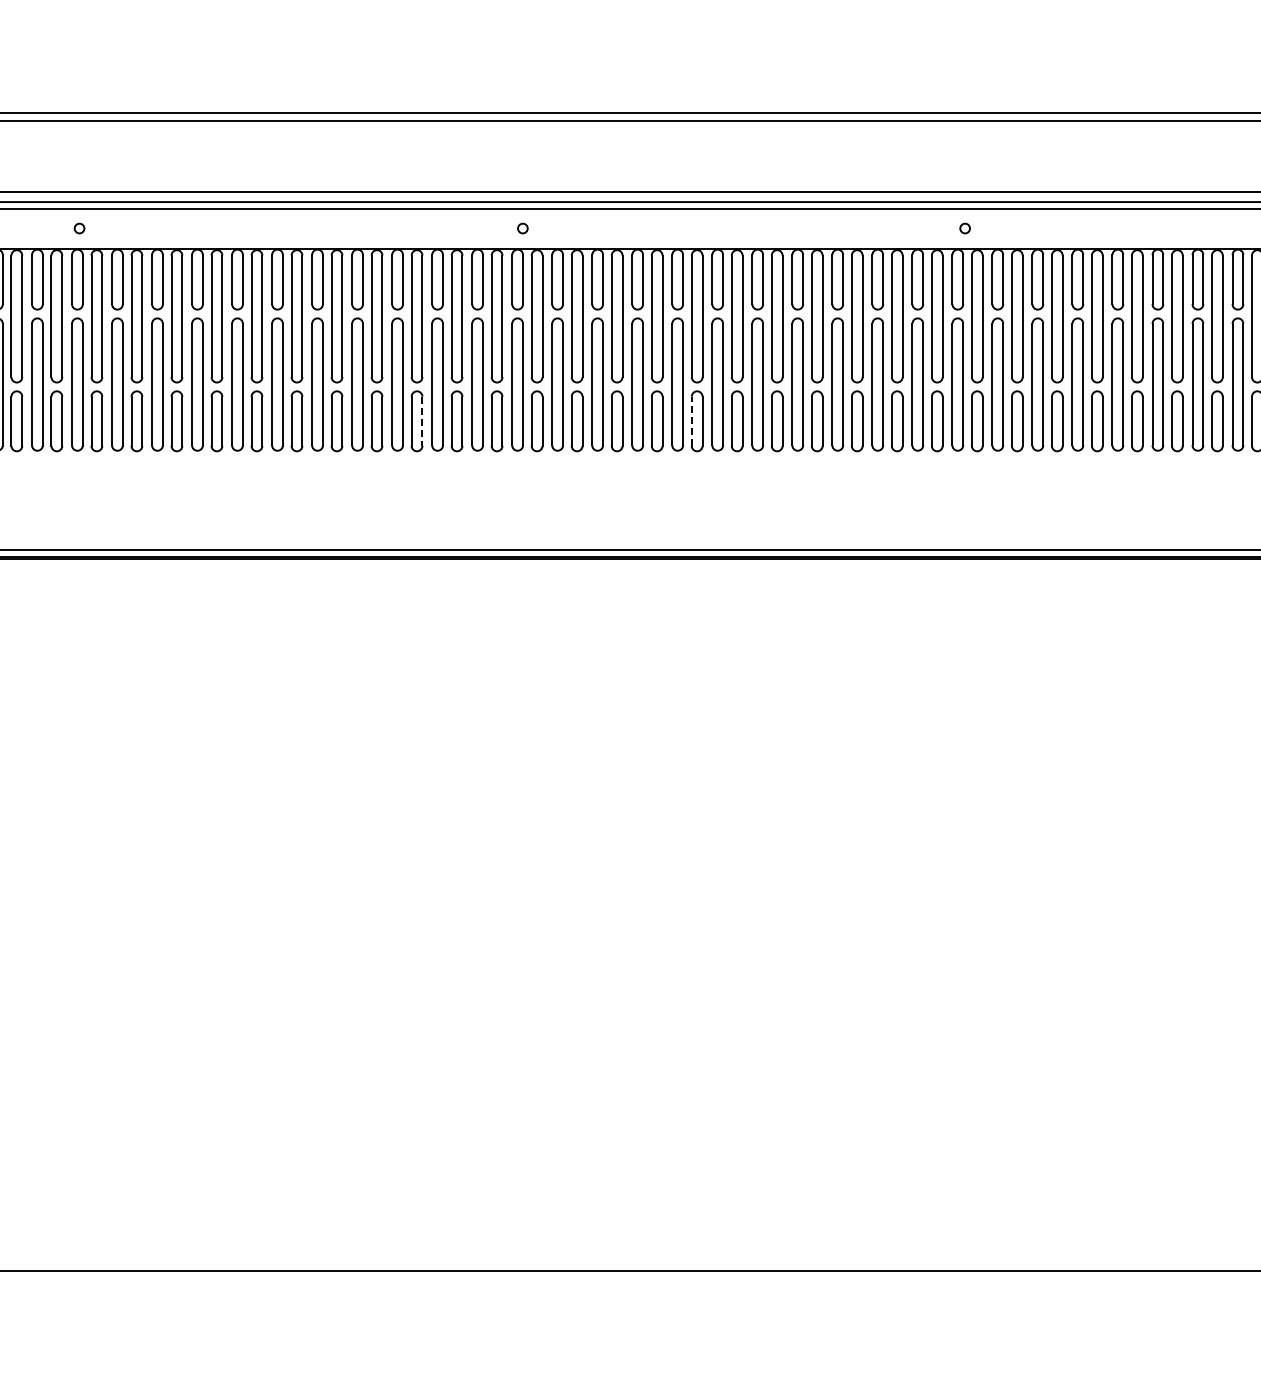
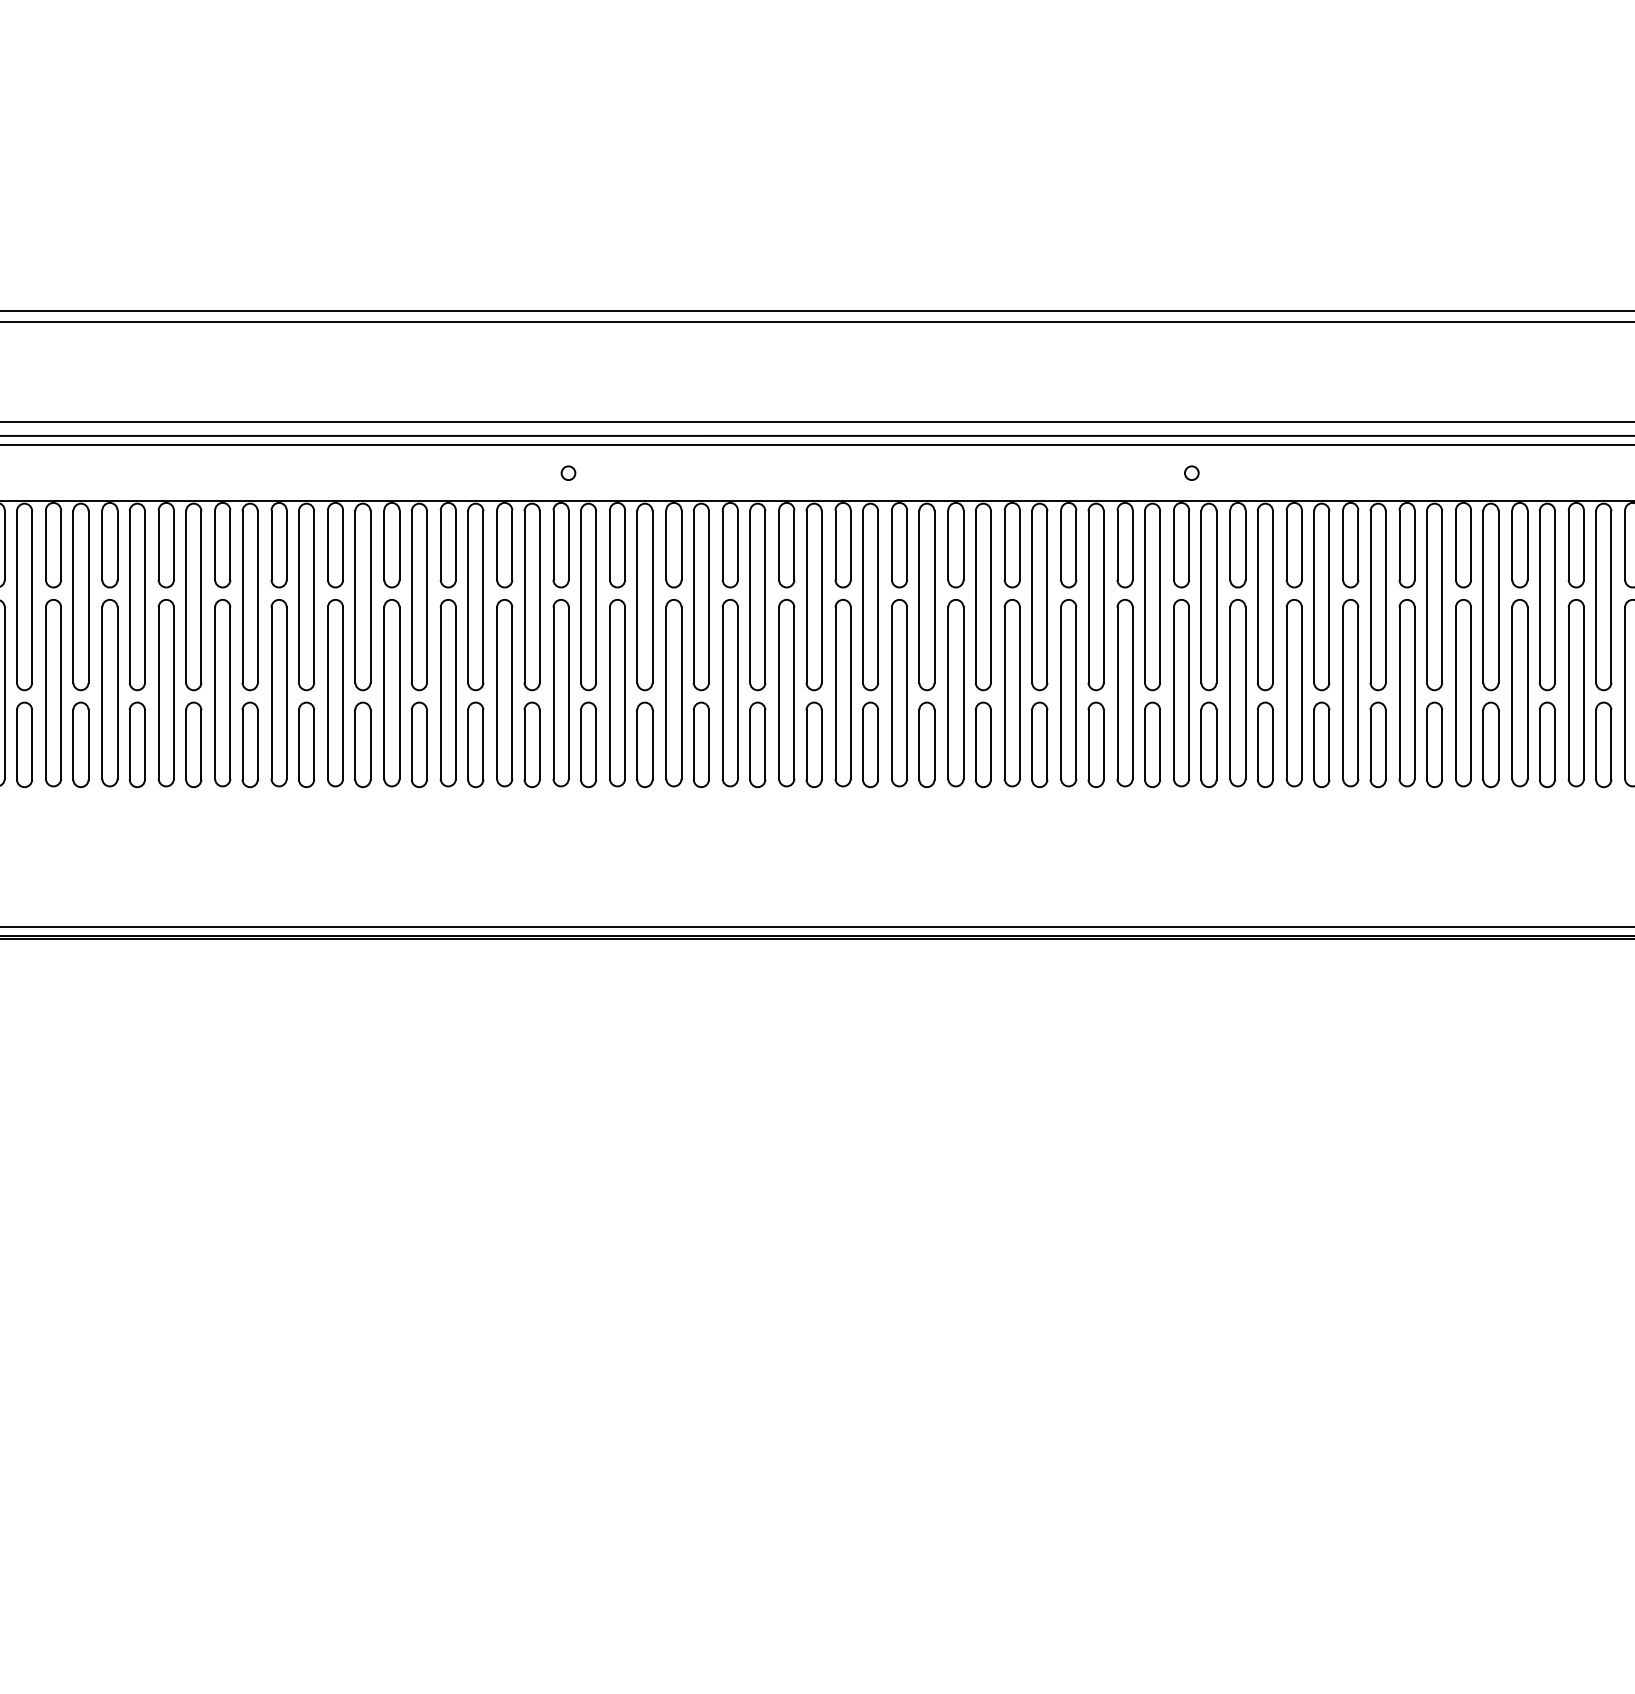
line: (422, 421) -> (427, 745), dashed -> solid
line: (691, 421) -> (806, 745), dashed -> solid

